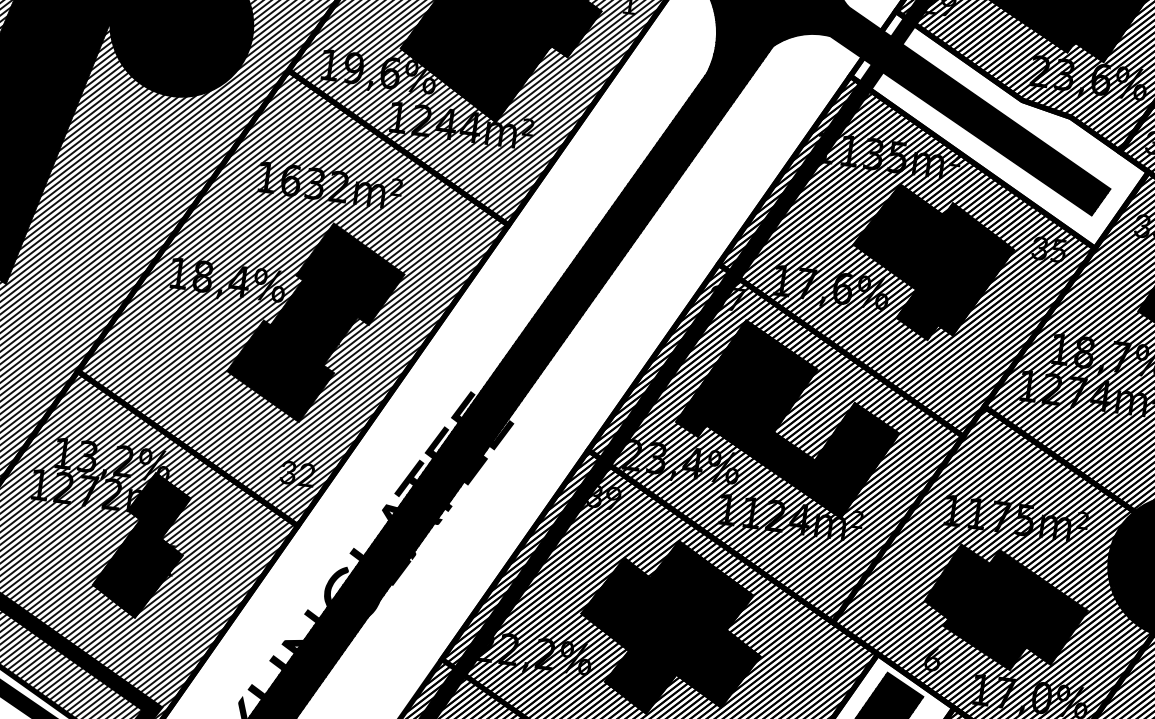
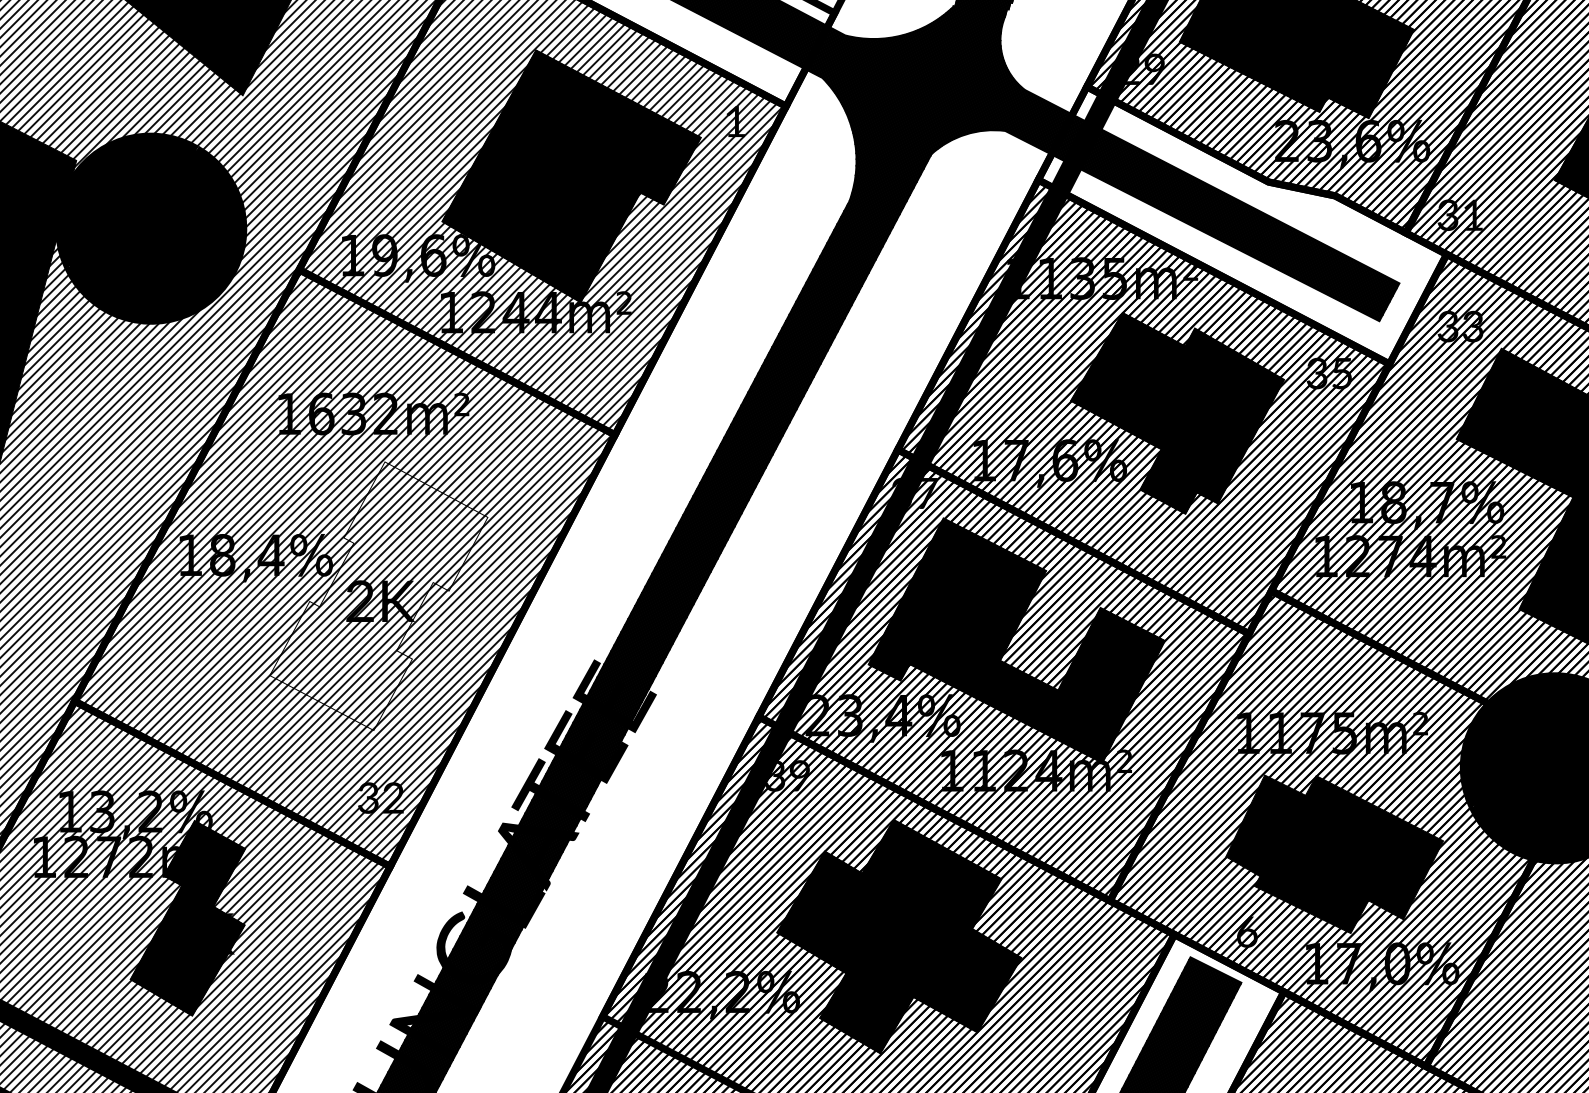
fill: (315, 322) -> (378, 595), removed

